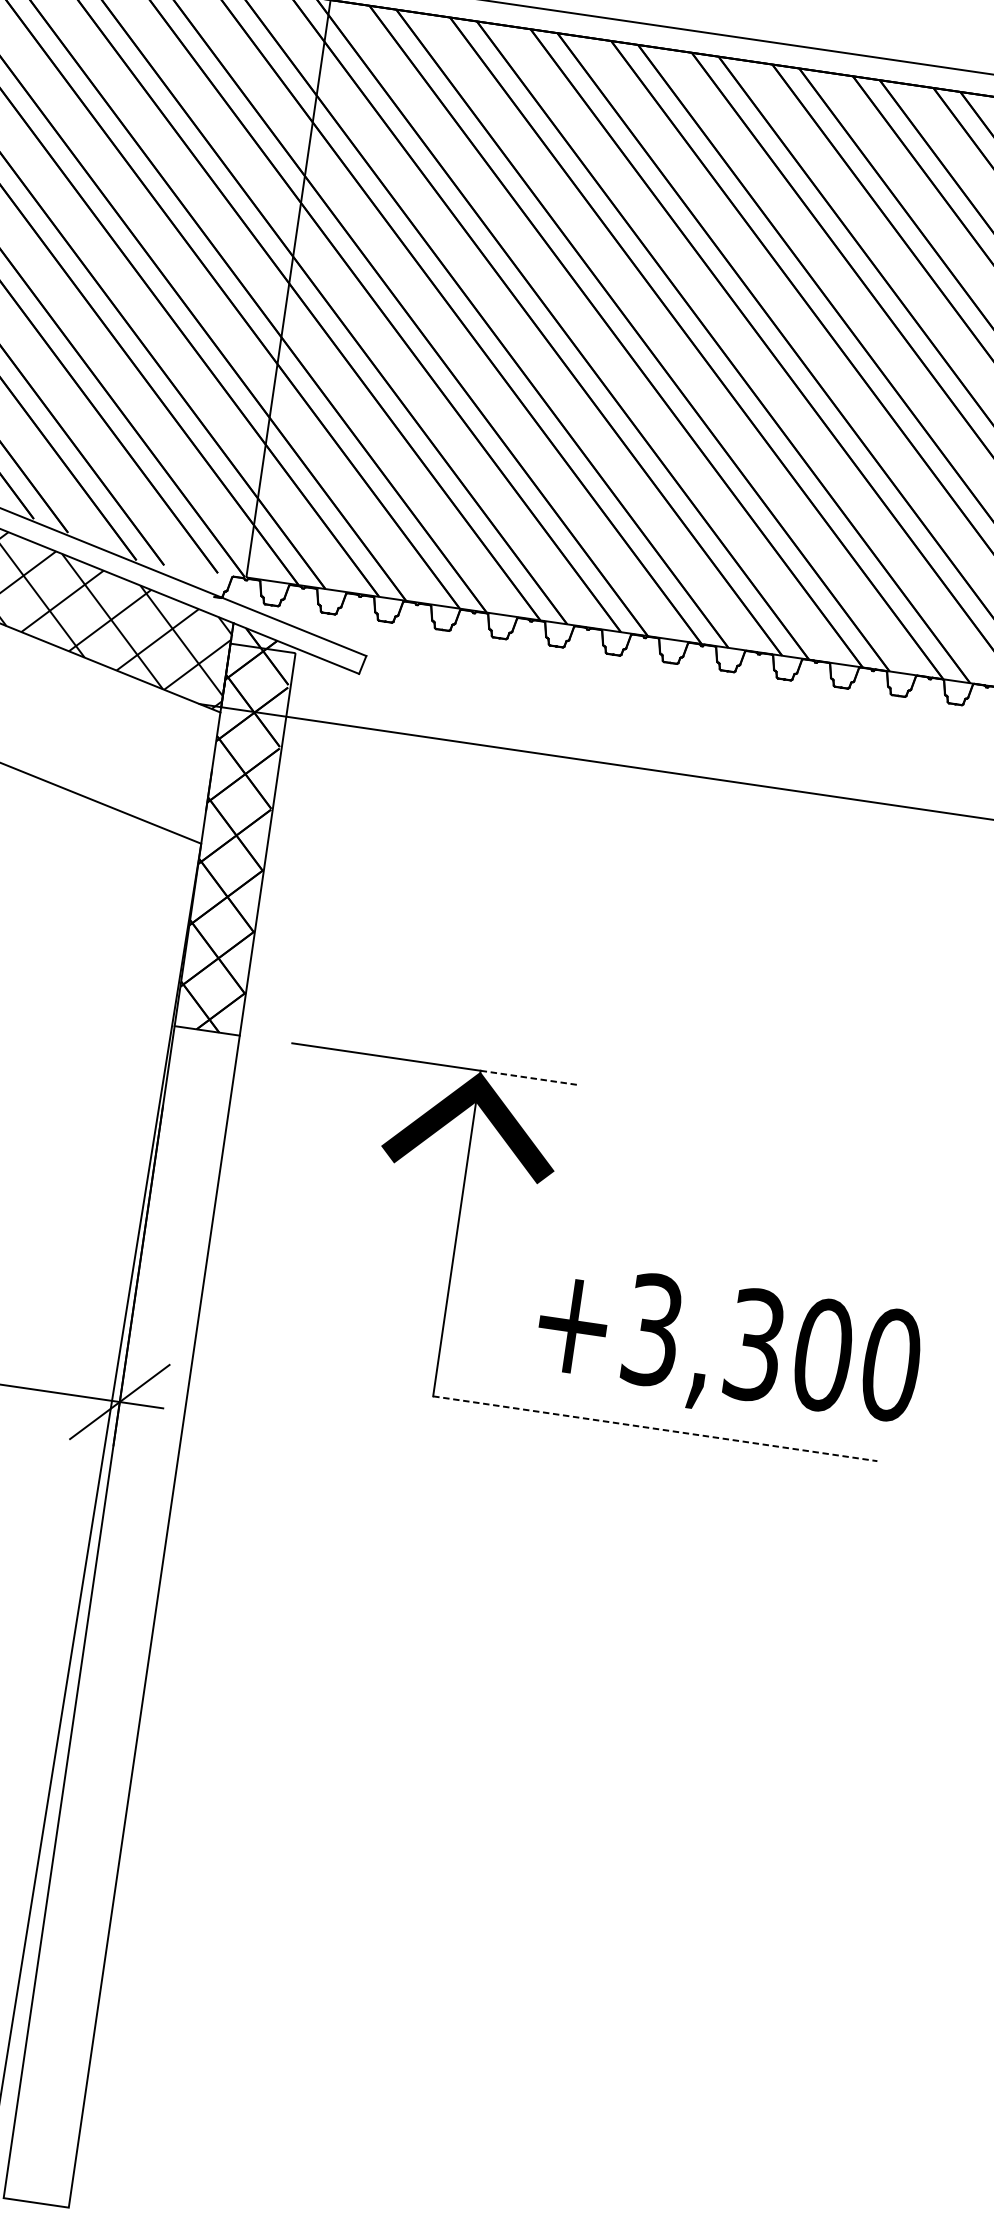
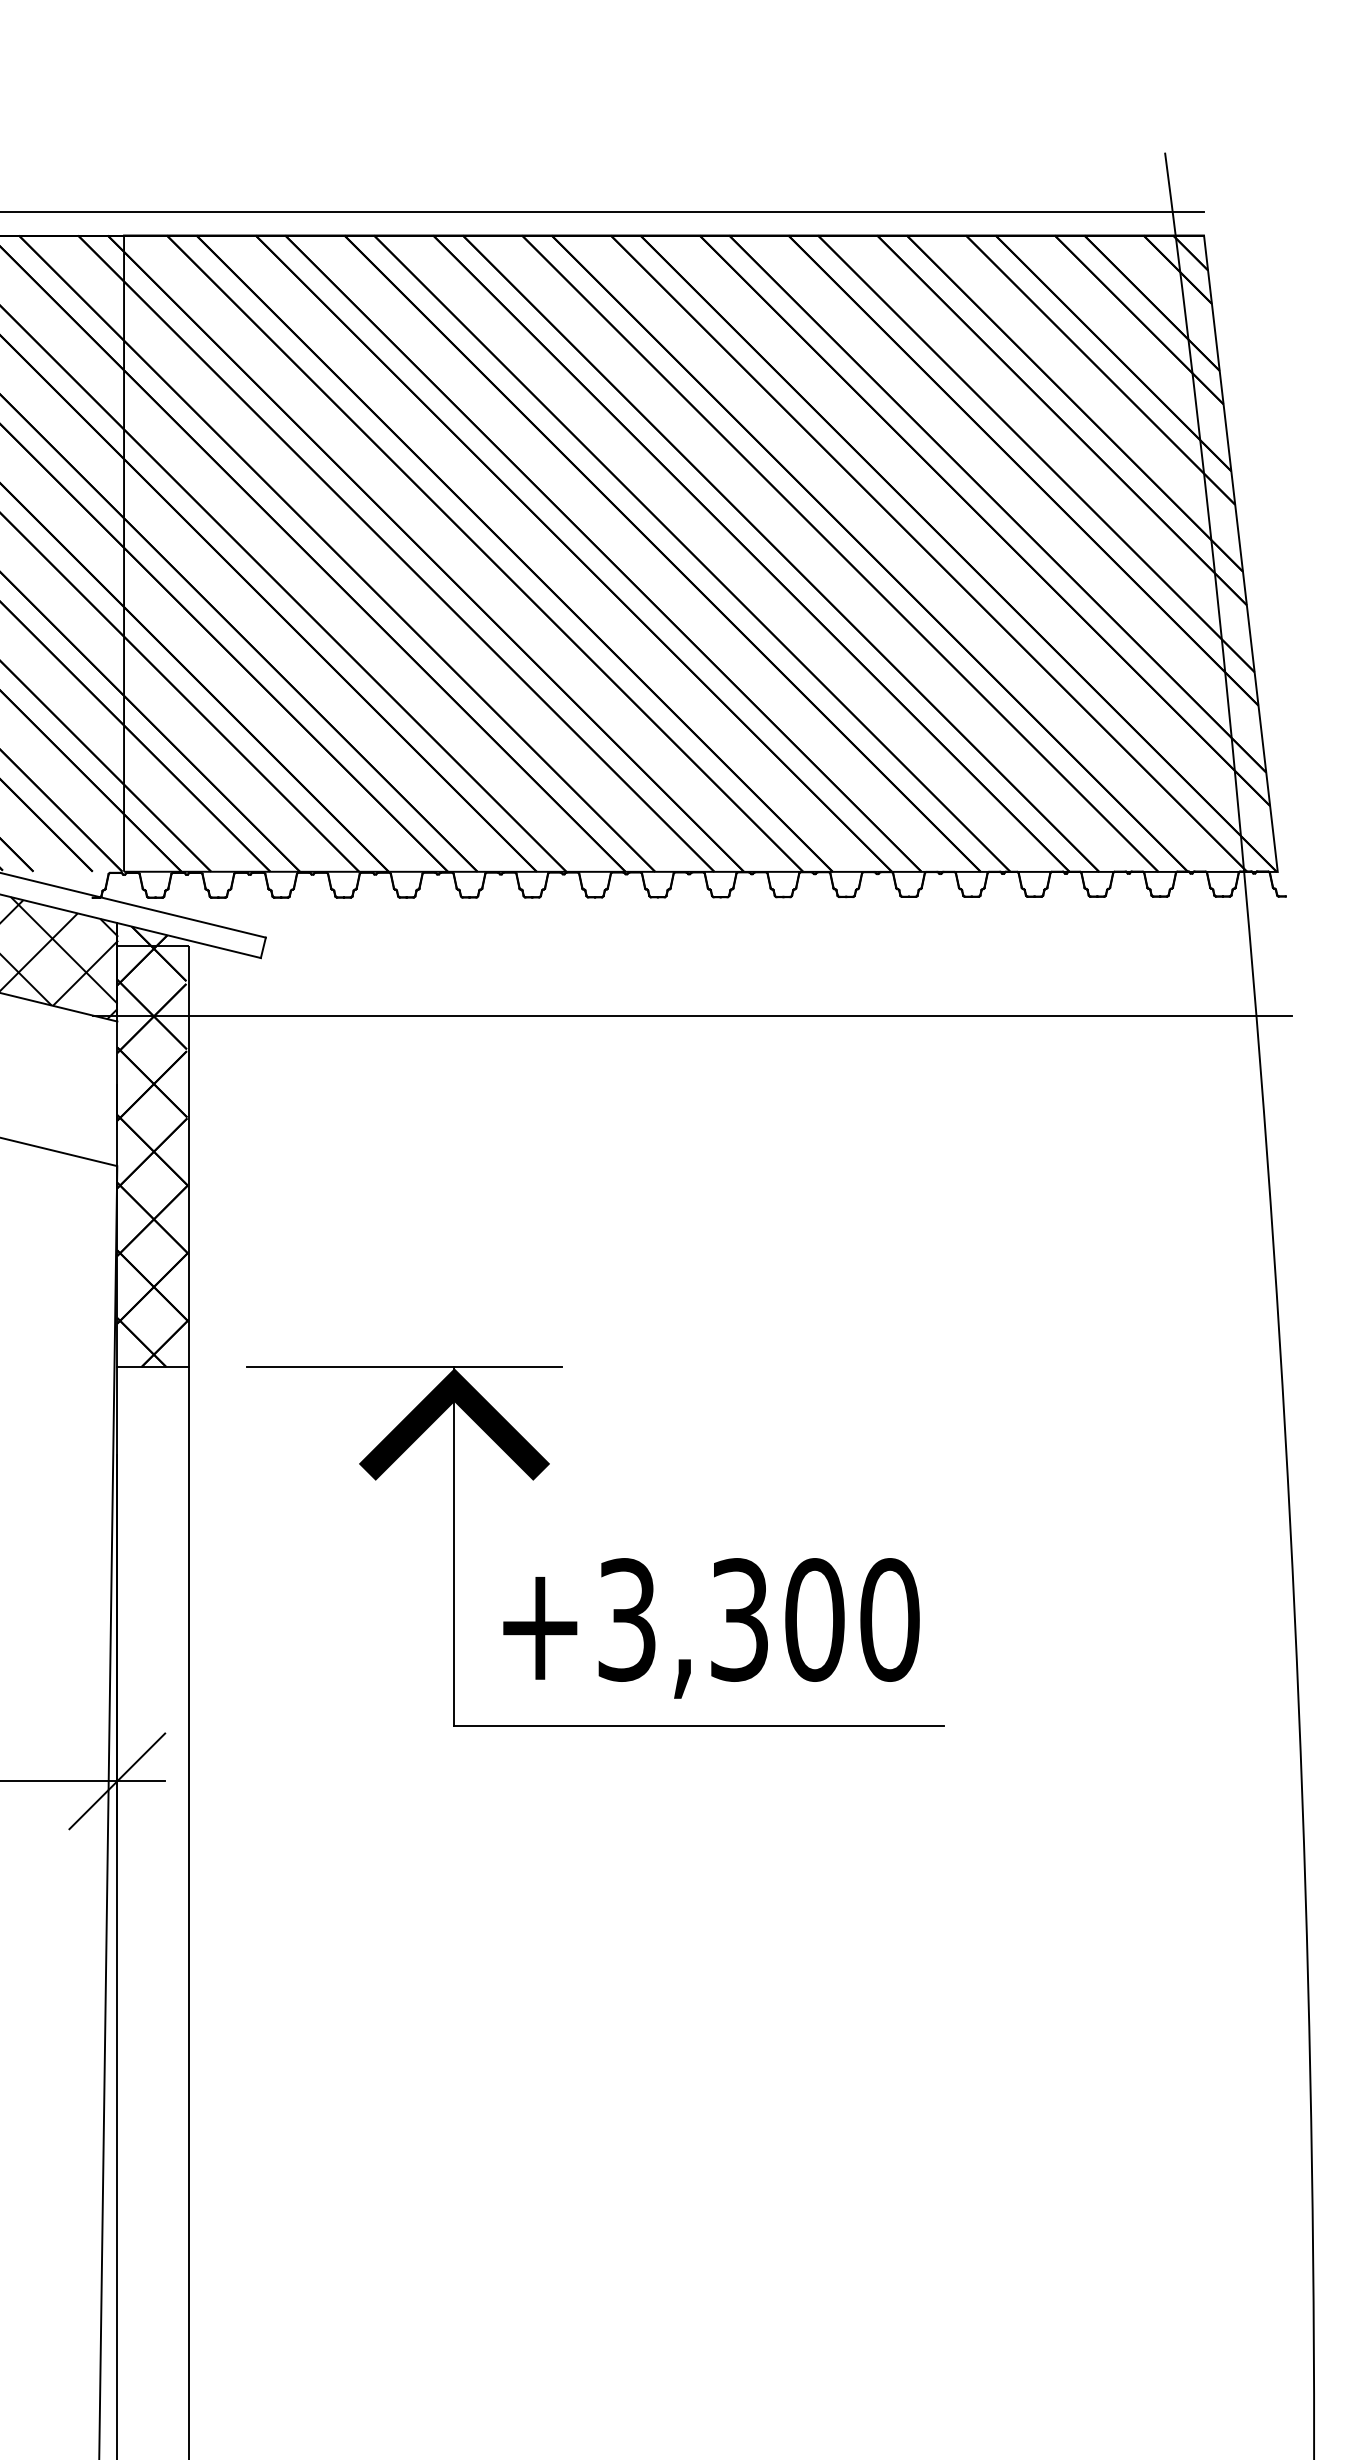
line: (529, 1078) -> (508, 1367), dashed -> solid
text: (728, 1349) -> (711, 1628), moved
line: (655, 1428) -> (699, 1725), dashed -> solid

